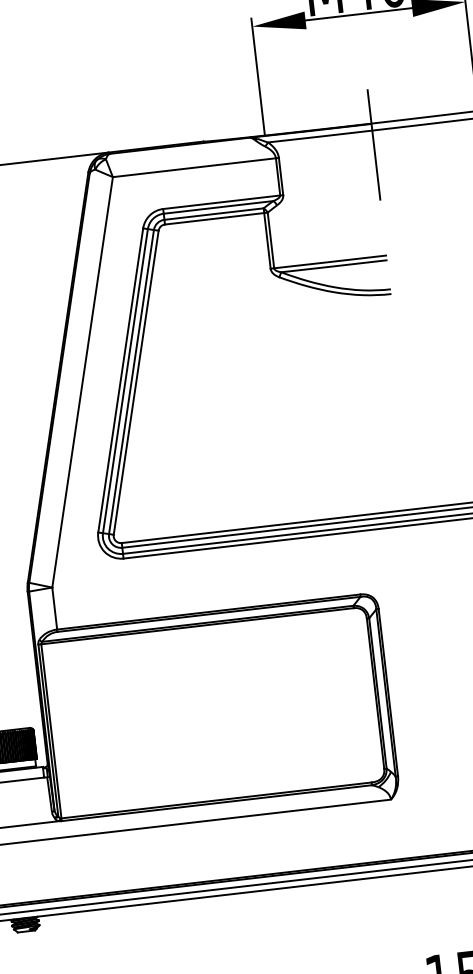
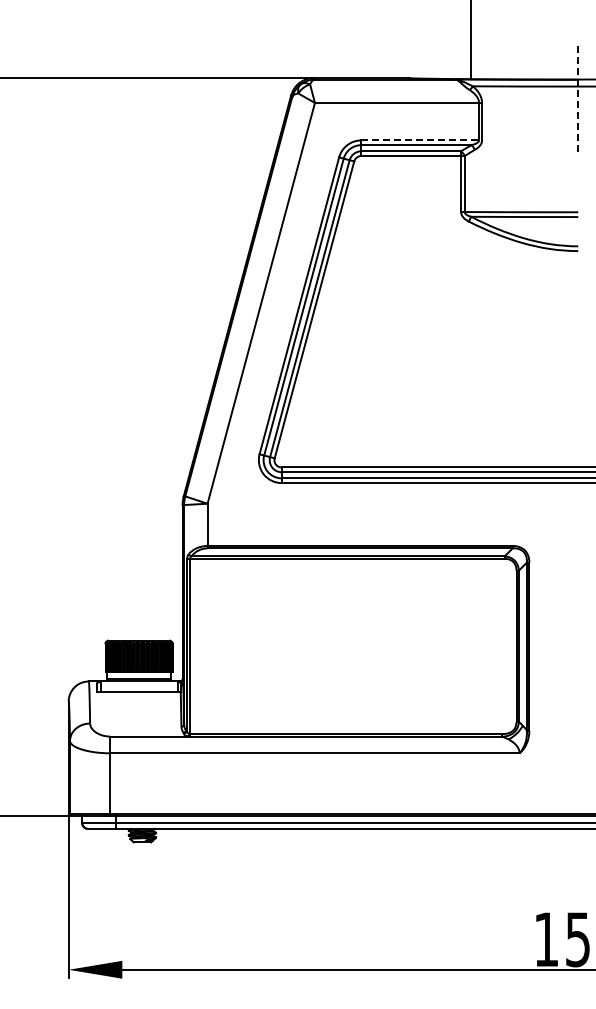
line: (374, 145) -> (578, 101), solid -> dashed
line: (224, 202) -> (422, 140), solid -> dashed

